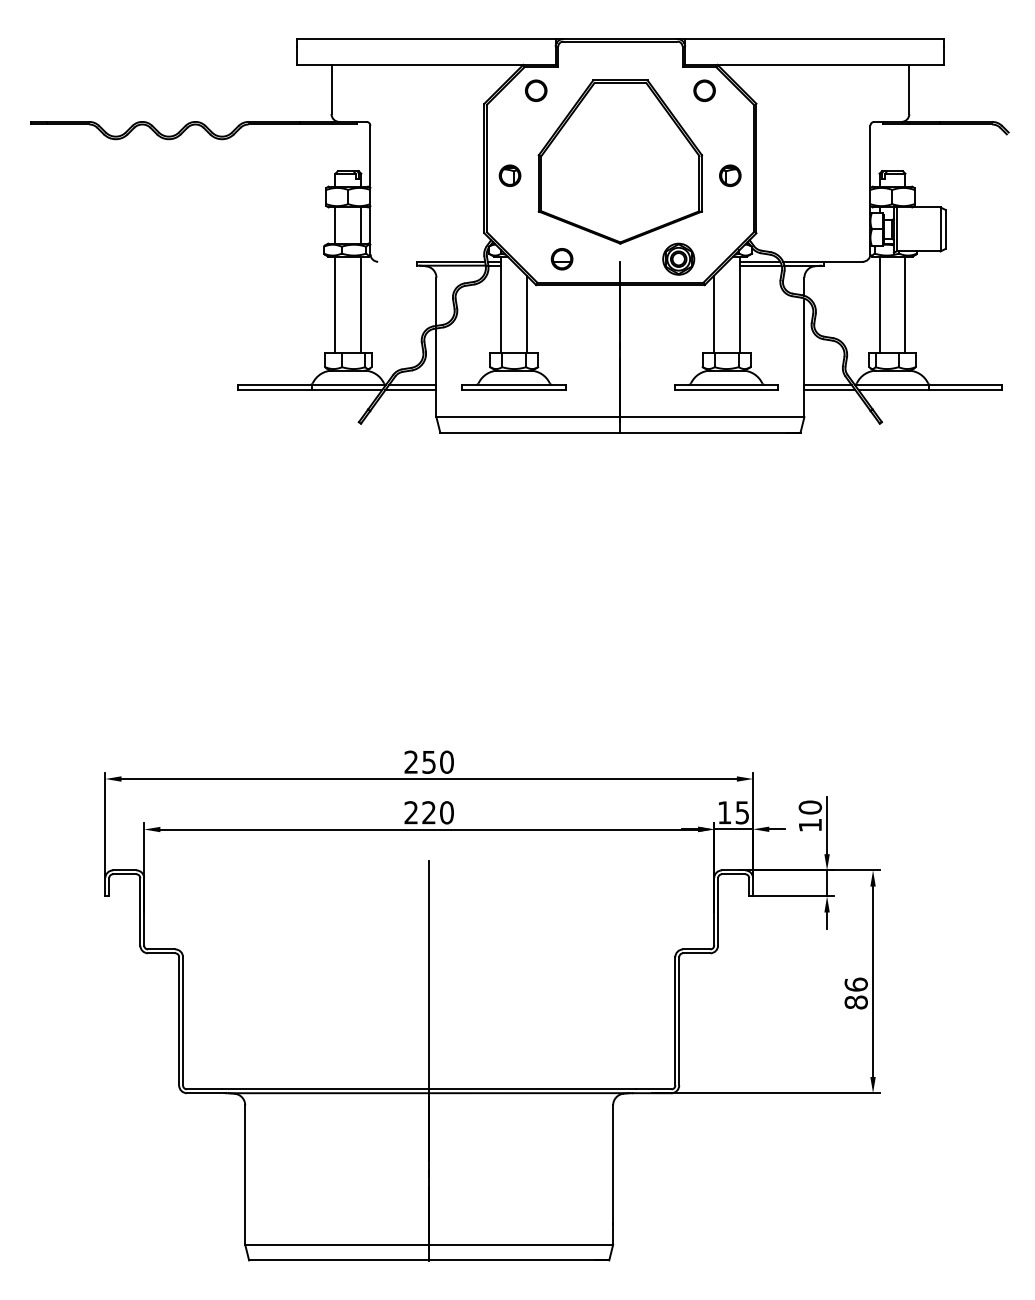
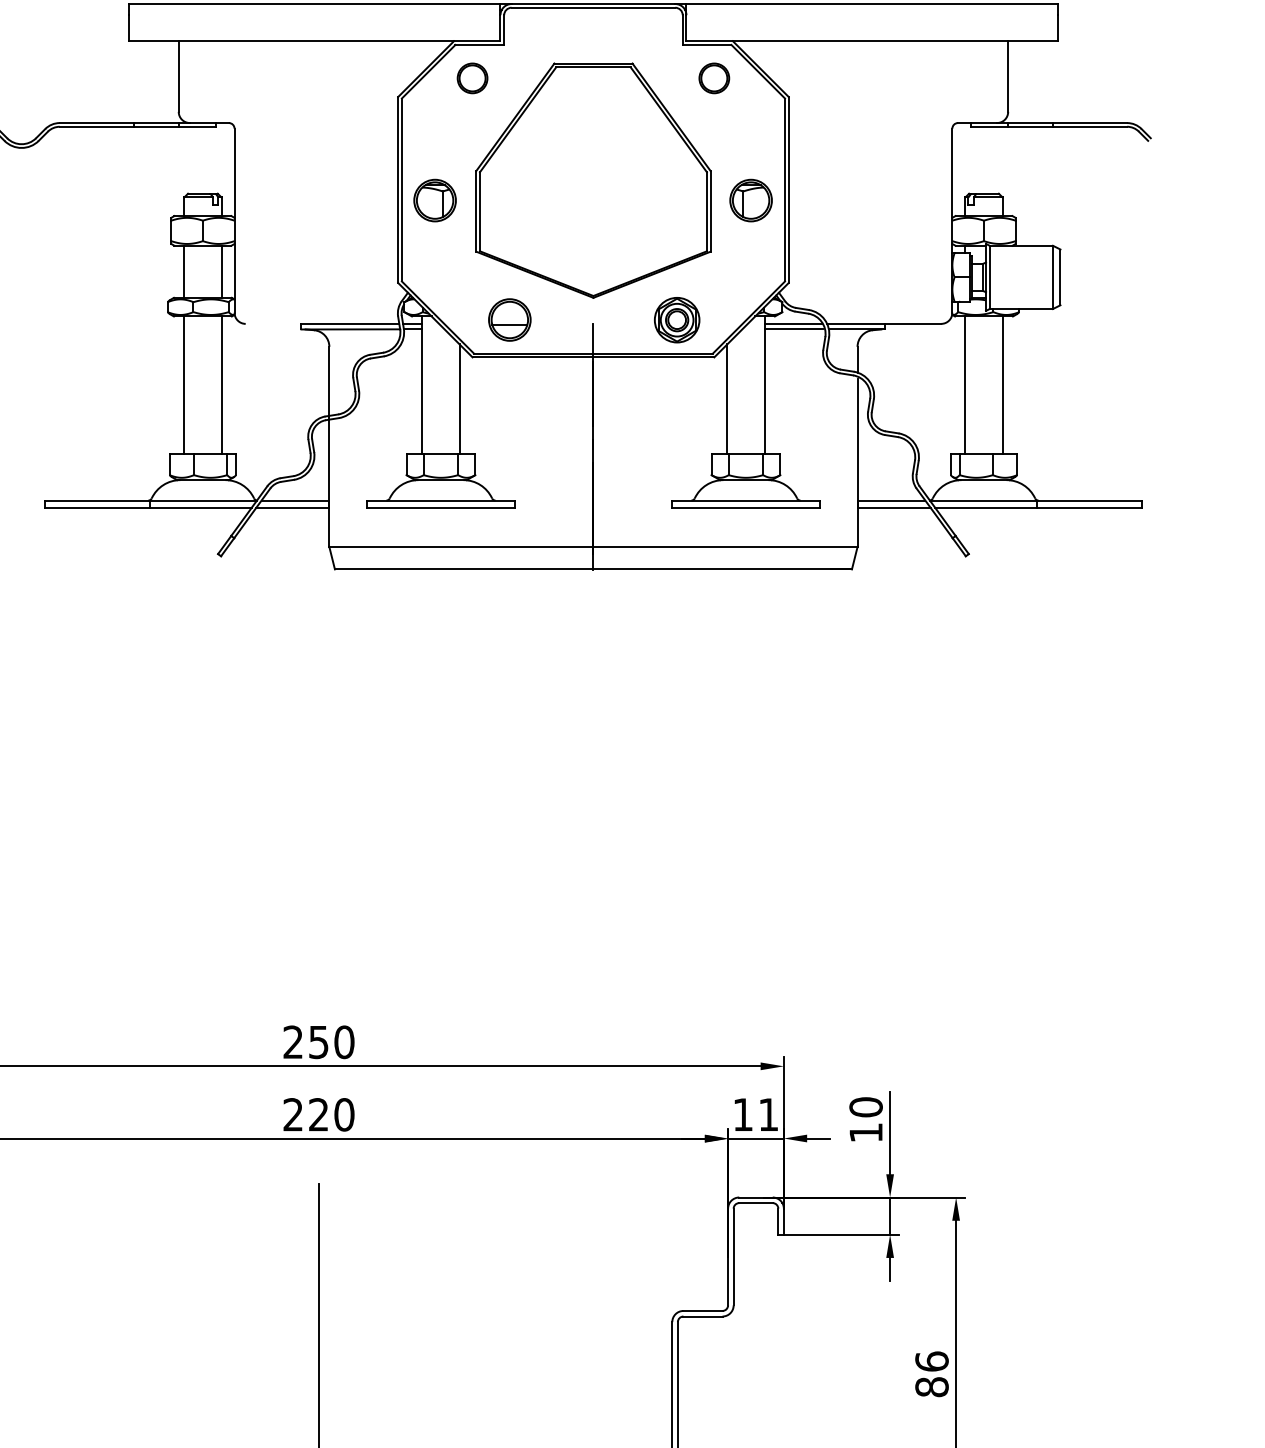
part: (509, 175) -> (434, 199), size x1.4
part: (730, 175) -> (751, 199), size x1.4
part: (561, 259) -> (508, 320), size x1.4
text: (741, 812) -> (767, 1114), 15 -> 11

